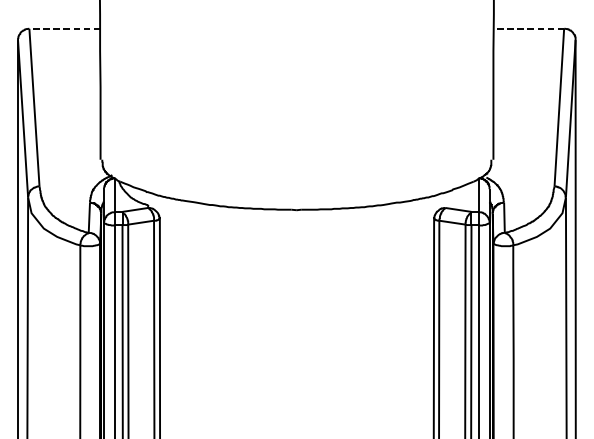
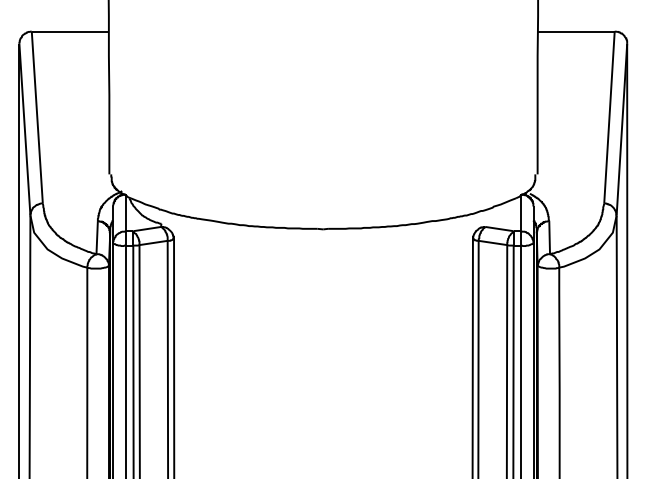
line: (64, 28) -> (70, 31), dashed -> solid
line: (528, 28) -> (575, 31), dashed -> solid

